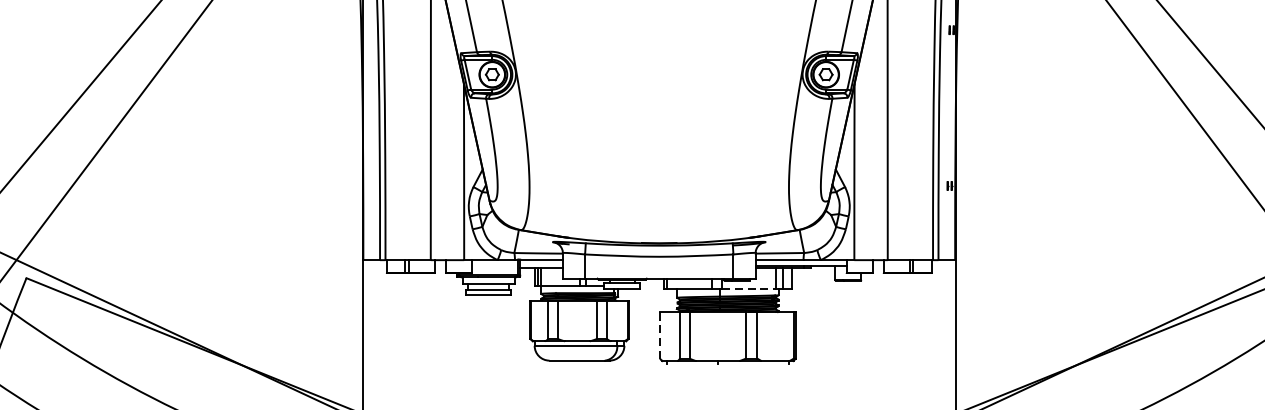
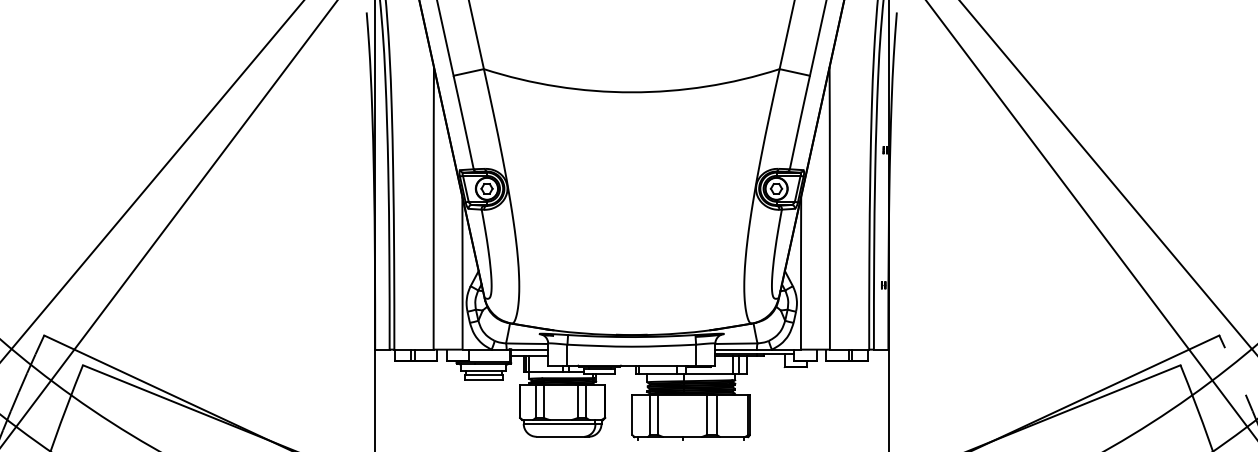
line: (750, 288) -> (710, 374), dashed -> solid
line: (660, 334) -> (632, 414), dashed -> solid

